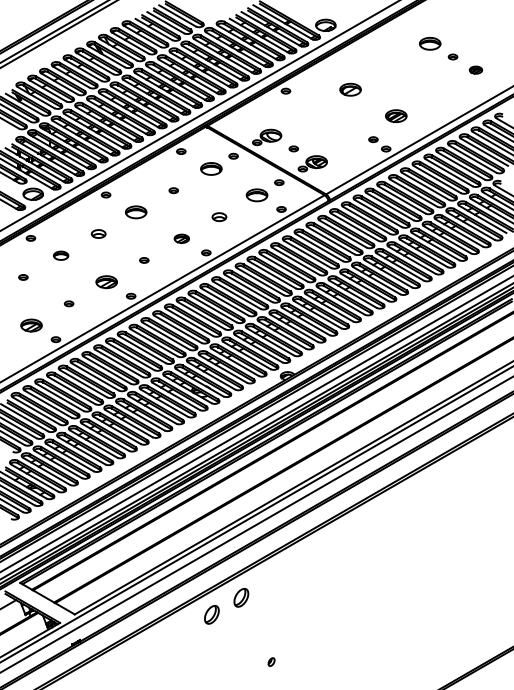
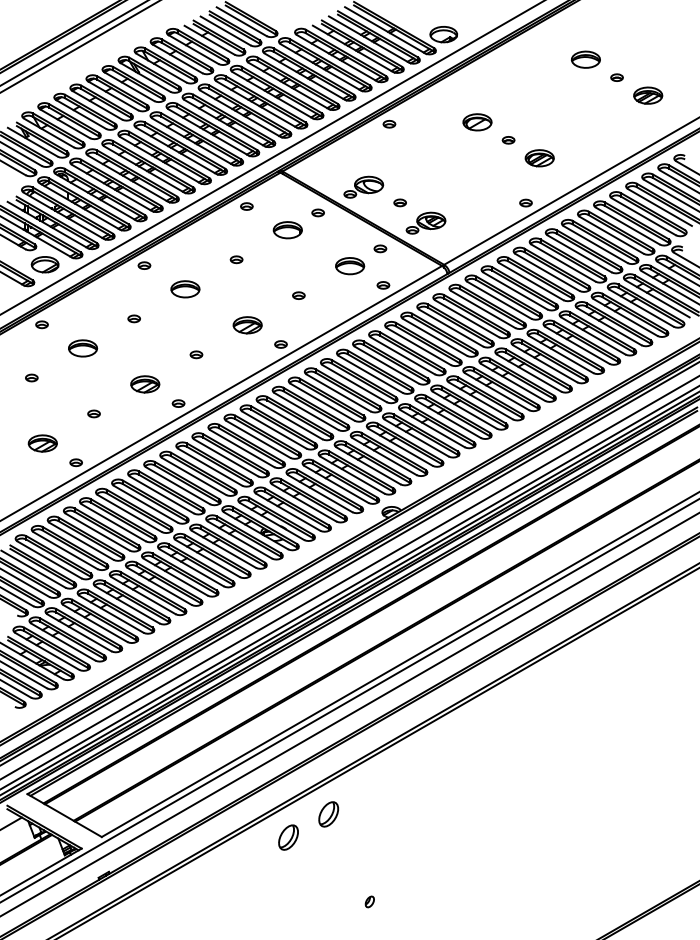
part: (476, 70) -> (648, 95), size x1.67
part: (373, 139) -> (508, 140), moved
part: (219, 216) -> (298, 295), size x0.62
part: (98, 233) -> (133, 318), size x0.62
part: (181, 238) -> (247, 325), size x1.43
part: (61, 255) -> (83, 348), size x1.43

